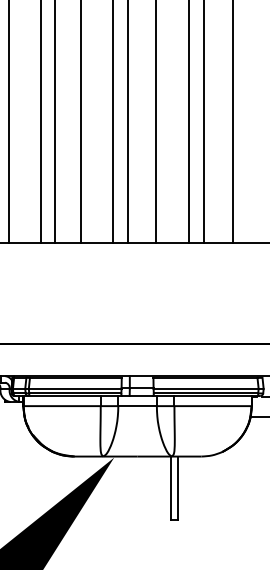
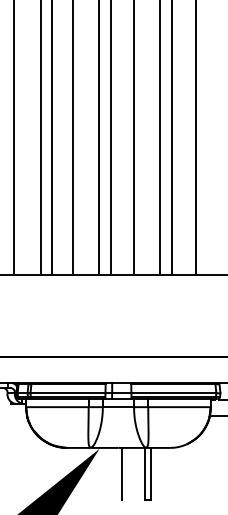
line: (141, 488) -> (121, 473), added

